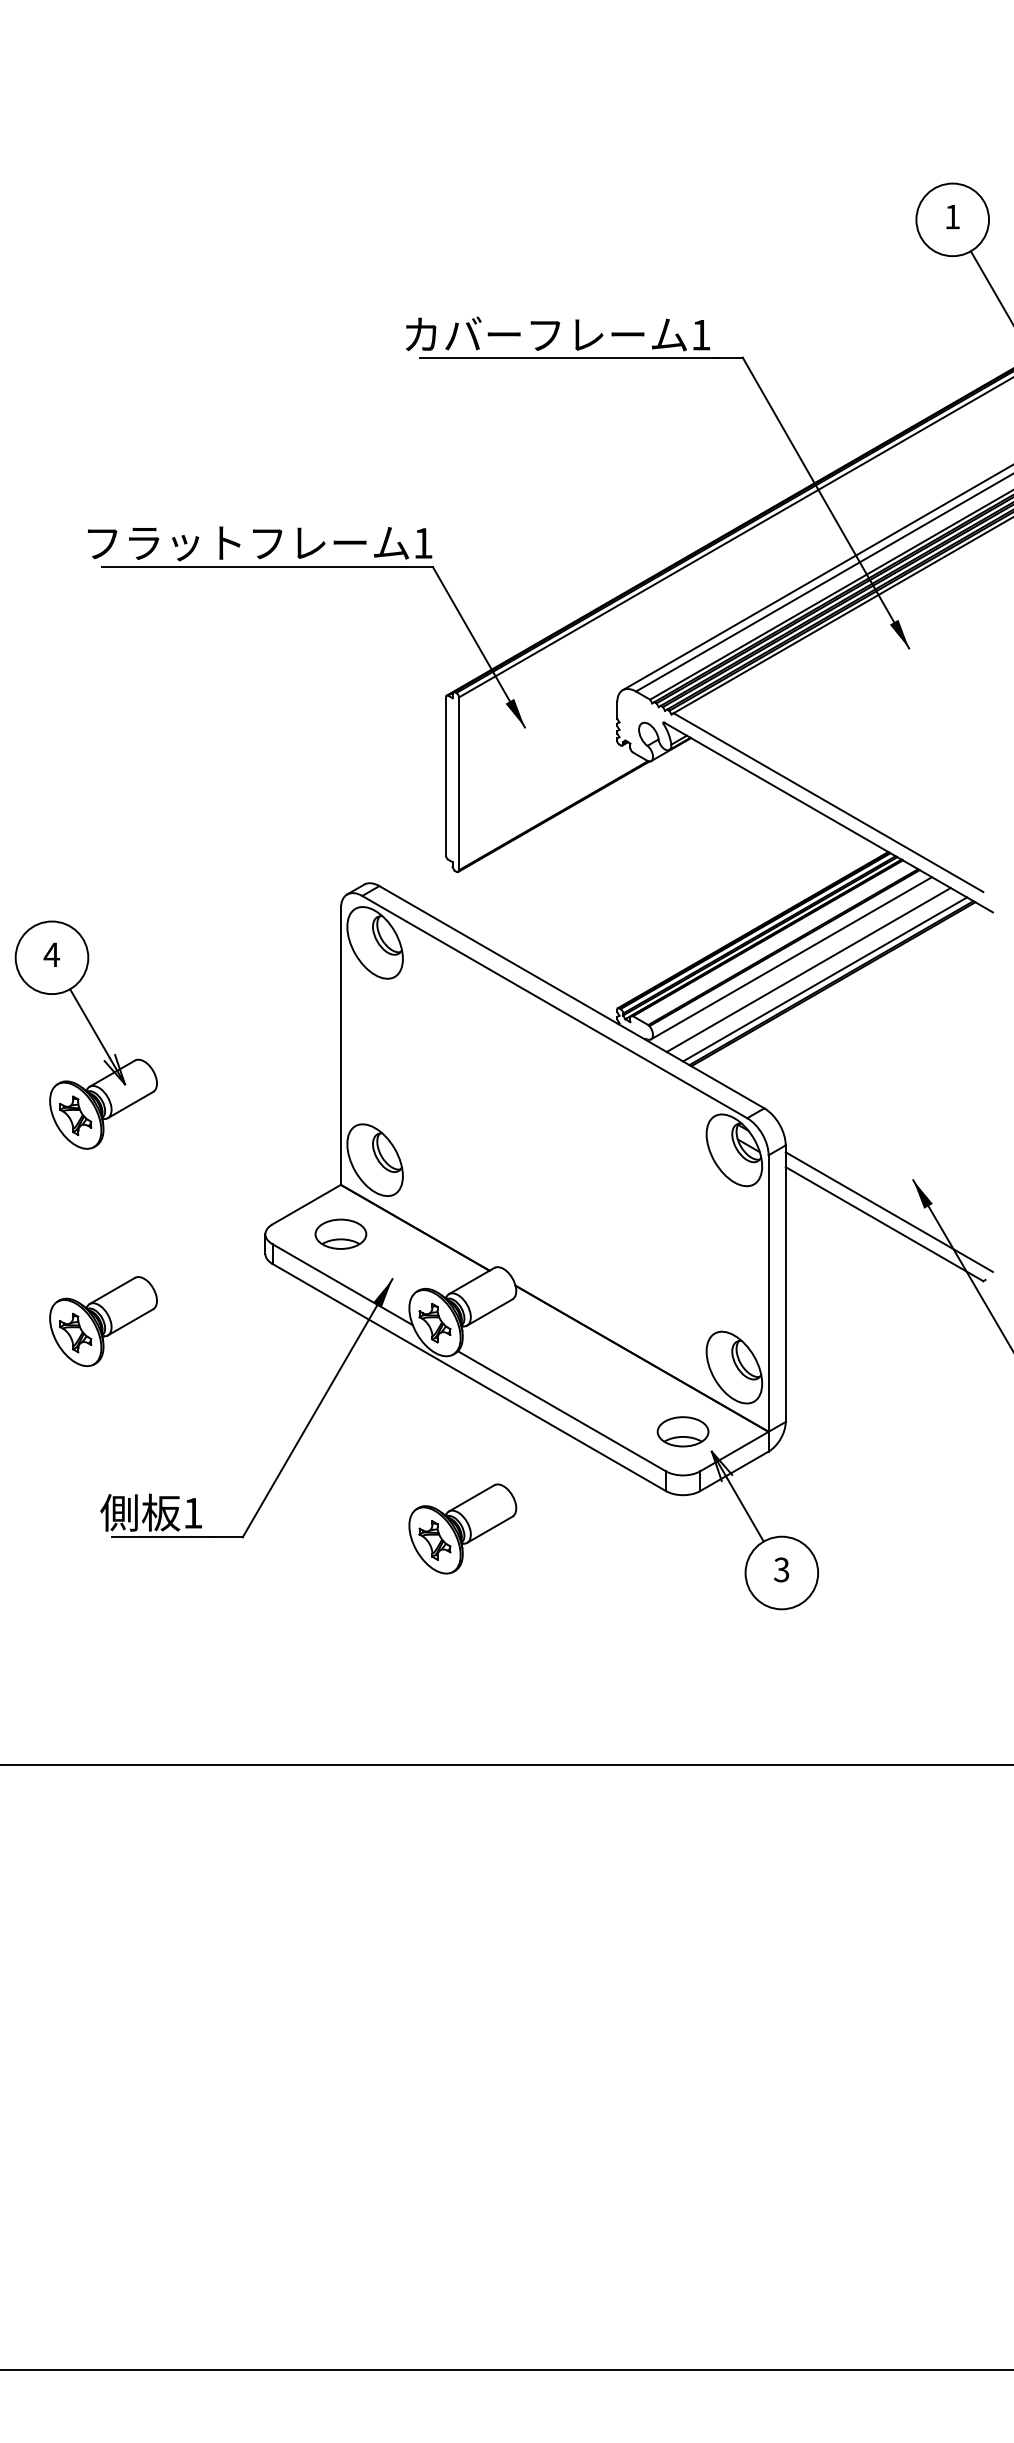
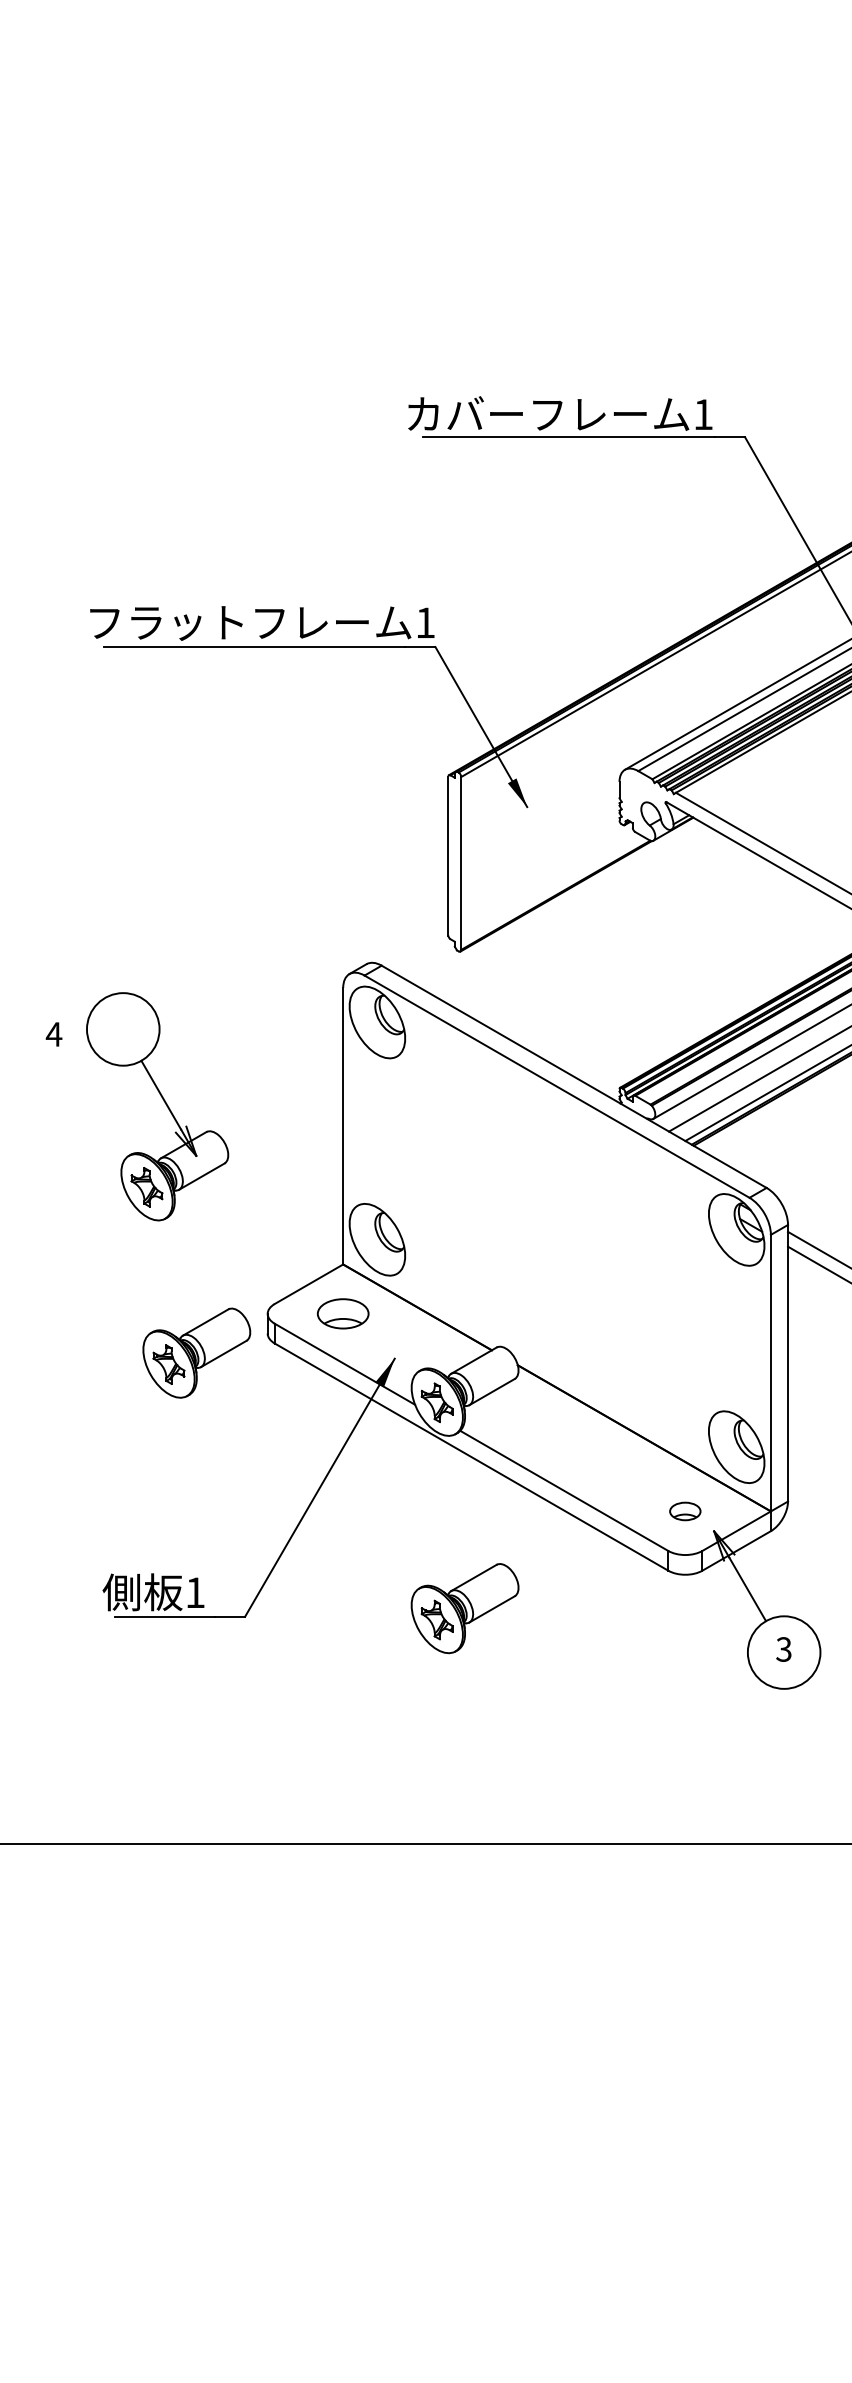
part: (92, 1030) -> (163, 1102), moved
part: (103, 1321) -> (196, 1353), moved
part: (682, 1431) -> (684, 1511), size x0.6

